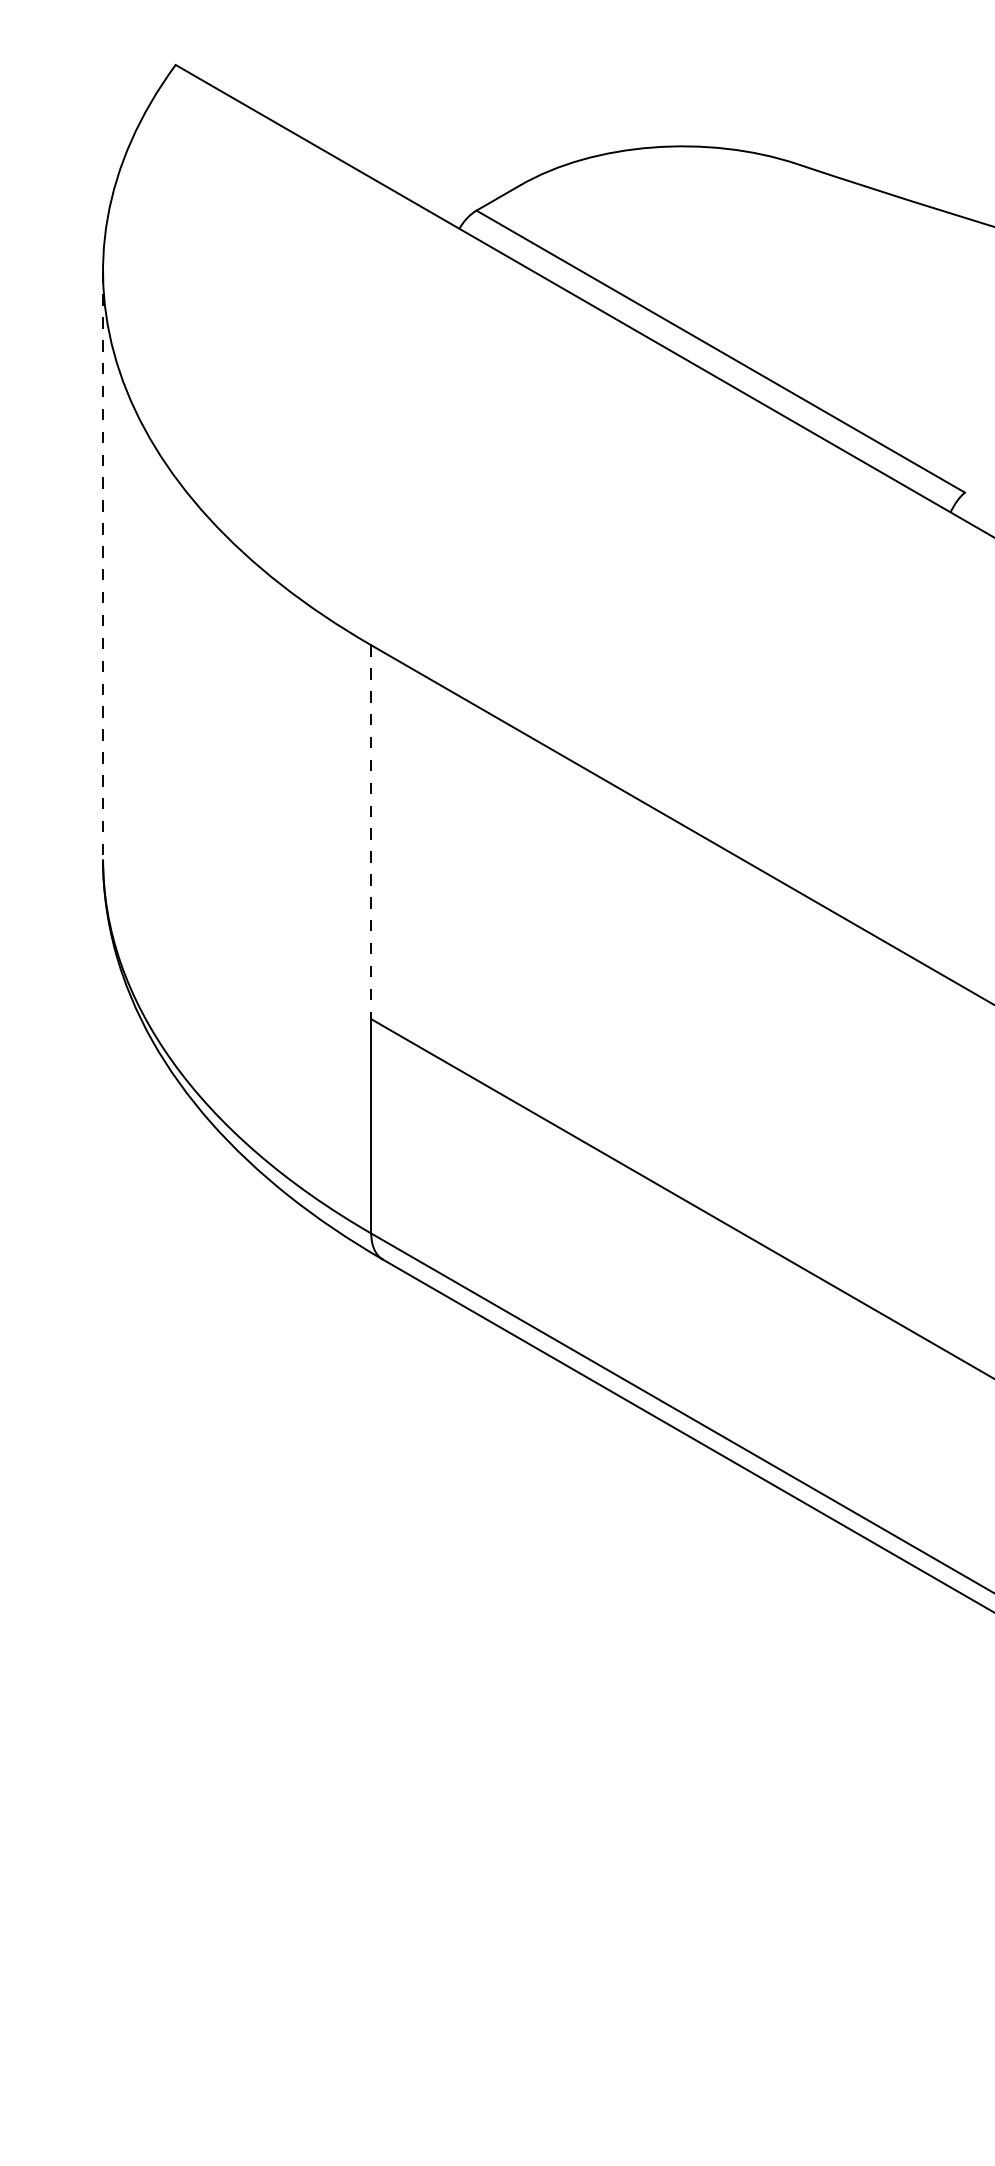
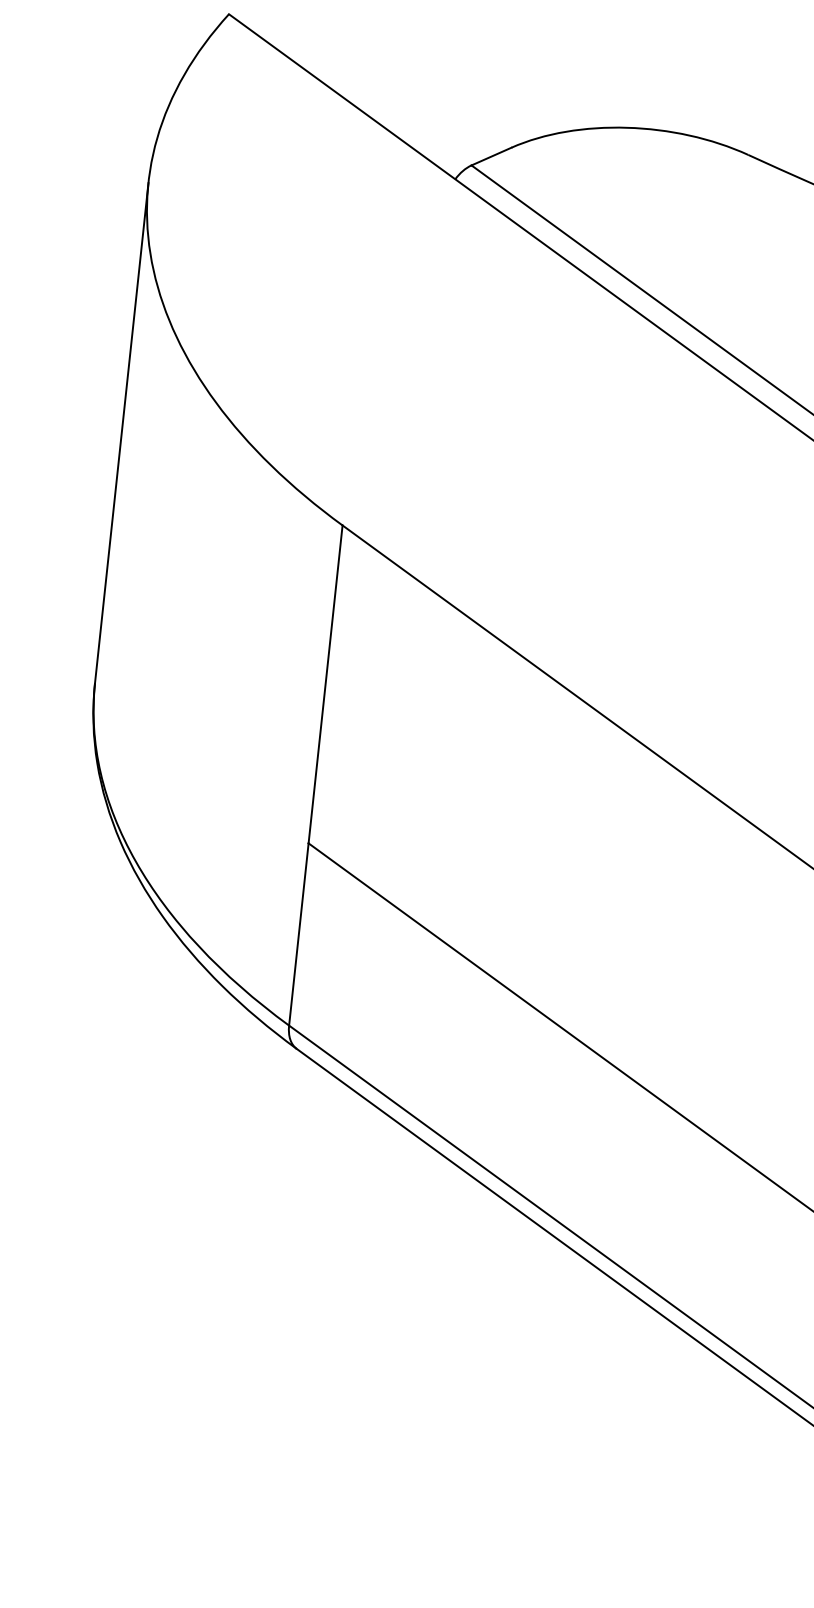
line: (103, 566) -> (122, 434), dashed -> solid
line: (371, 832) -> (325, 684), dashed -> solid

